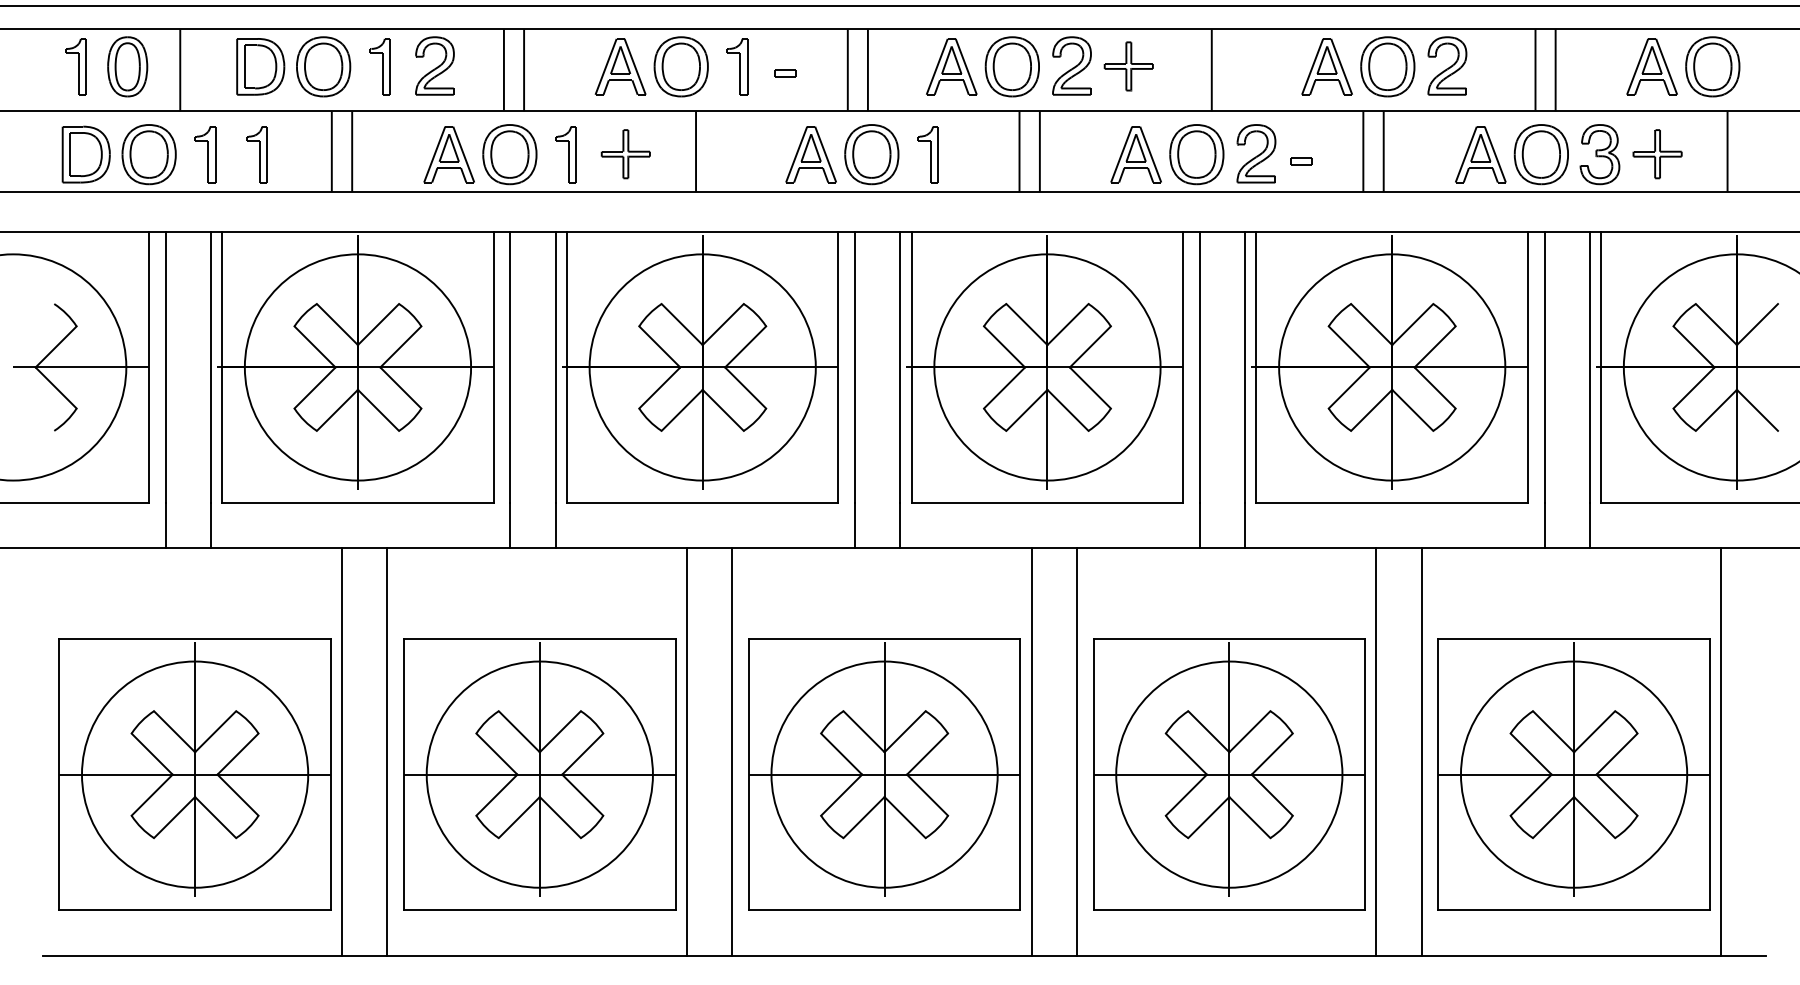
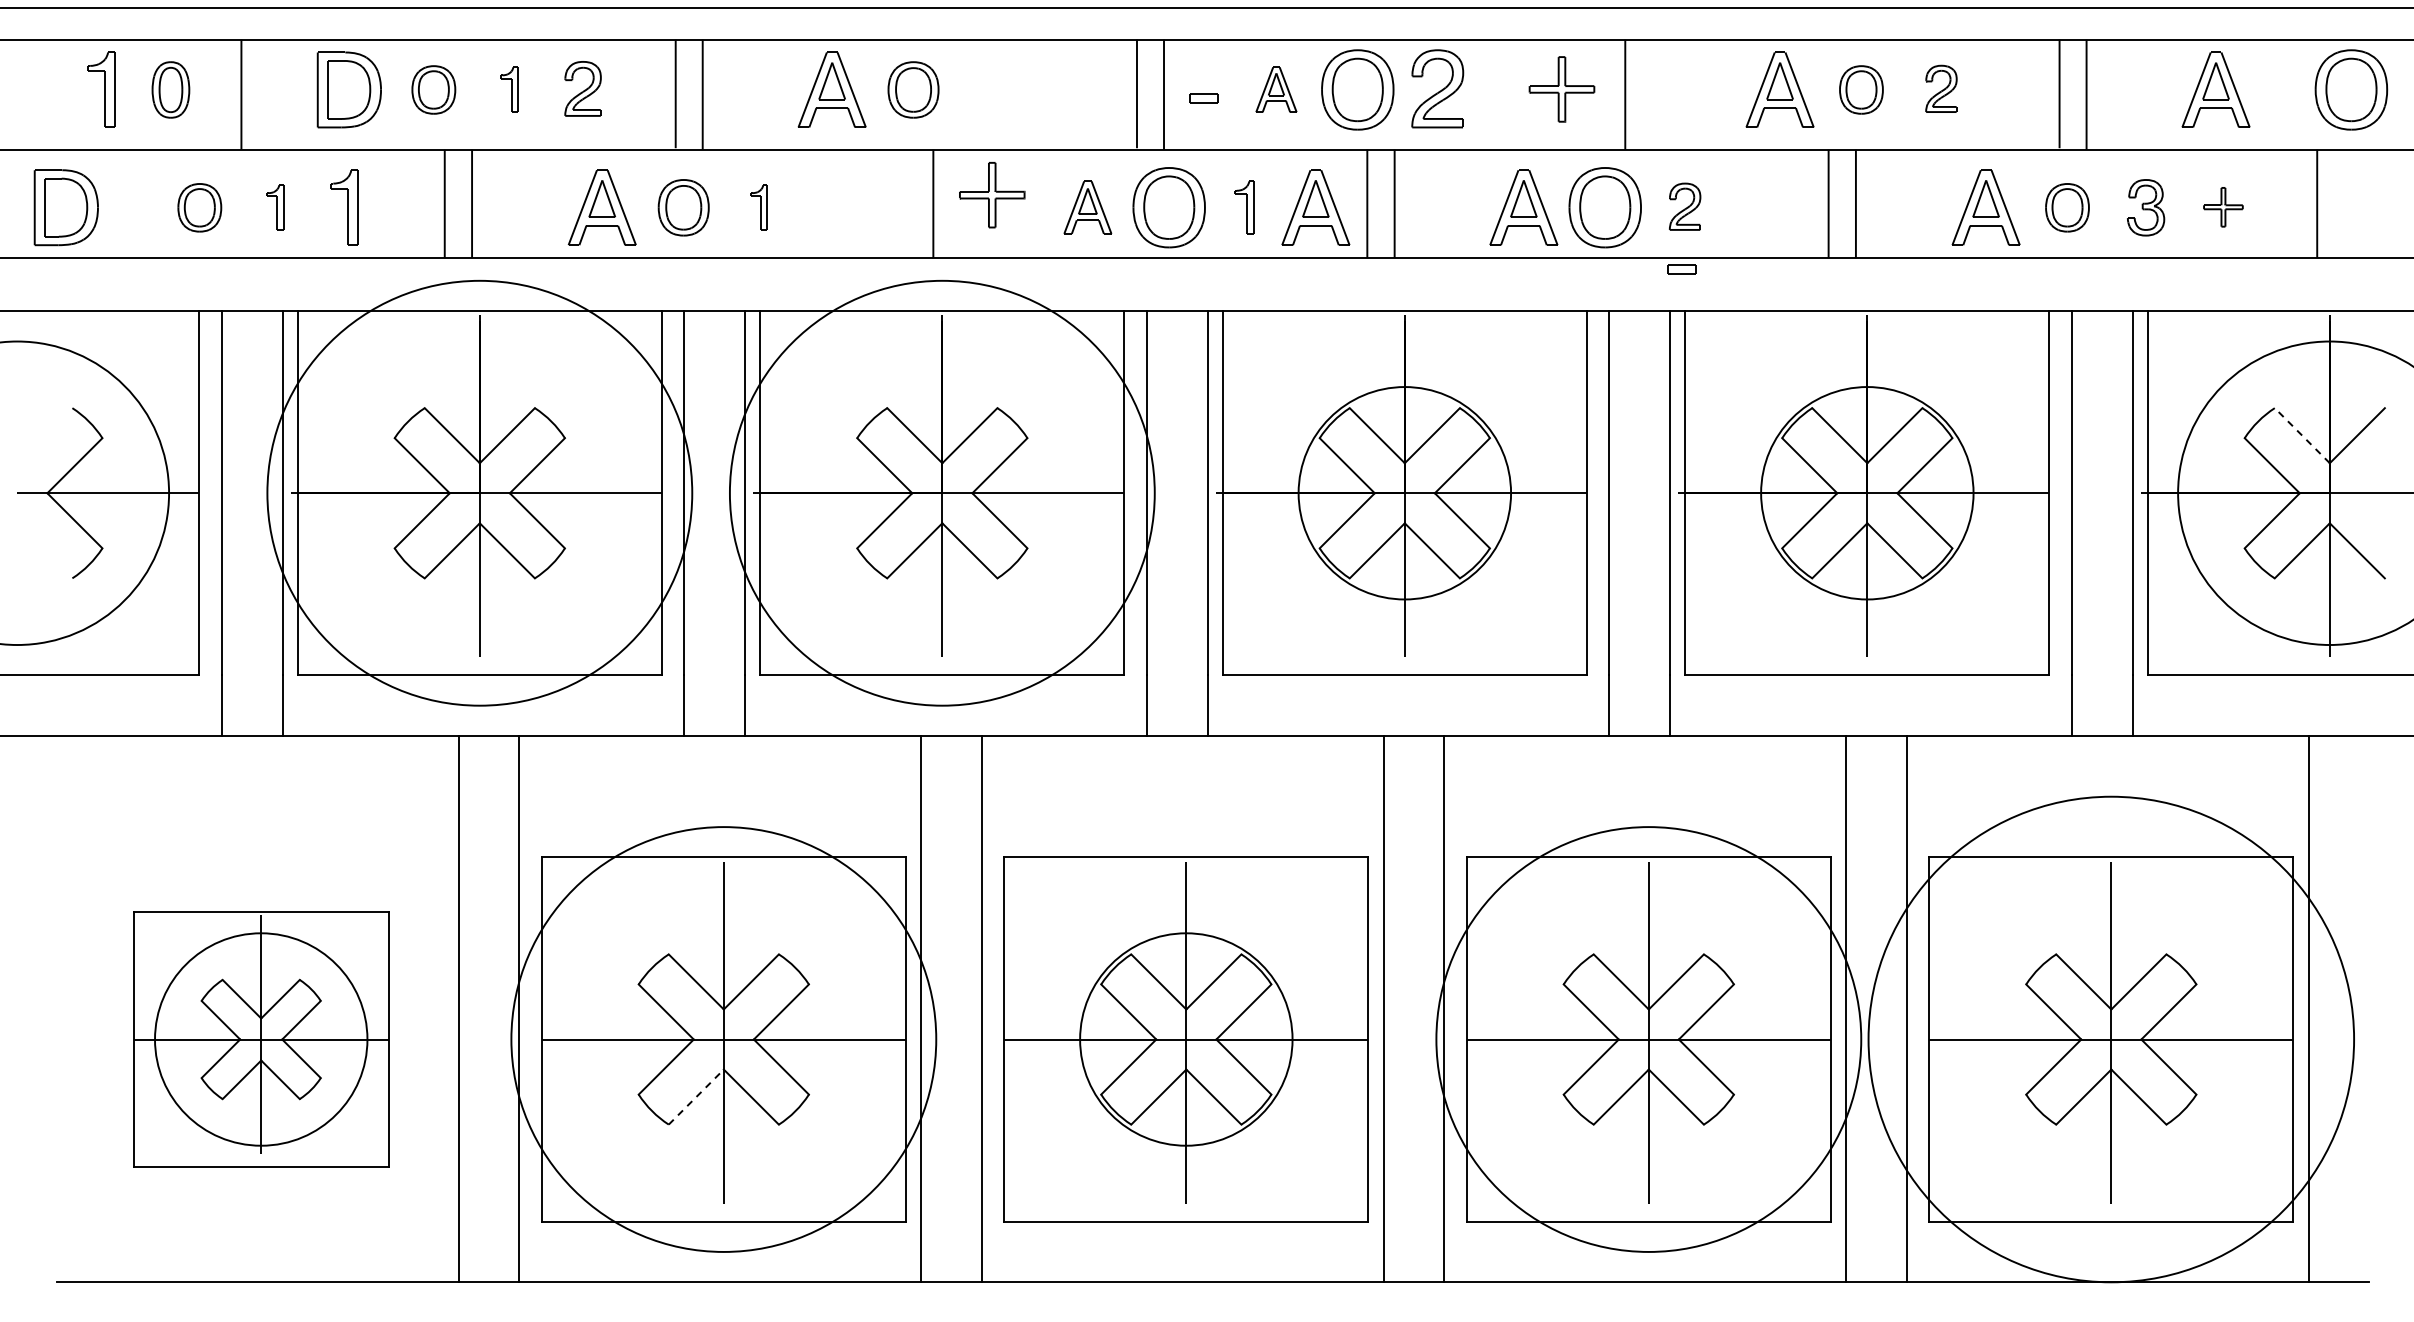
part: (434, 65) -> (582, 88), size x0.7
part: (1447, 65) -> (1941, 88), size x0.6
part: (127, 66) -> (170, 89), size x0.7
part: (323, 66) -> (433, 89), size x0.6
part: (380, 66) -> (509, 89), size x0.6
part: (681, 66) -> (913, 89), size x0.7
part: (737, 66) -> (989, 89), removed
part: (951, 66) -> (1276, 89), size x0.6
part: (1128, 66) -> (1561, 89), moved
part: (1387, 66) -> (1861, 89), size x0.6
part: (1712, 66) -> (2351, 89), moved
part: (785, 73) -> (1203, 98), moved
part: (1255, 153) -> (1684, 206), size x0.6
part: (85, 154) -> (65, 207), moved
part: (149, 154) -> (199, 207), size x0.6
part: (205, 154) -> (275, 207), size x0.6
part: (509, 154) -> (683, 207), size x0.7
part: (566, 154) -> (759, 207), size x0.6
part: (626, 154) -> (992, 195), moved
part: (810, 154) -> (1087, 207), size x0.7
part: (927, 154) -> (1244, 207), size x0.7
part: (980, 154) -> (1315, 207), added
part: (1541, 154) -> (2067, 207), size x0.6
part: (1599, 154) -> (2145, 207), size x0.7
part: (1657, 154) -> (2223, 207), size x0.6
part: (1301, 161) -> (1681, 269), moved
line: (1716, 324) -> (2302, 435), solid -> dashed
circle: (357, 367) -> (479, 493), size x1.4
circle: (702, 367) -> (942, 493), size x1.4
circle: (1047, 367) -> (1404, 493), size x0.7
circle: (1392, 367) -> (1867, 493), size x0.7
part: (194, 774) -> (260, 1039), size x0.7
circle: (539, 774) -> (723, 1039), size x1.4
circle: (884, 774) -> (1186, 1039), size x0.7
circle: (1229, 774) -> (1648, 1039), size x1.4
circle: (1574, 774) -> (2111, 1039), size x1.6
line: (519, 817) -> (696, 1097), solid -> dashed

